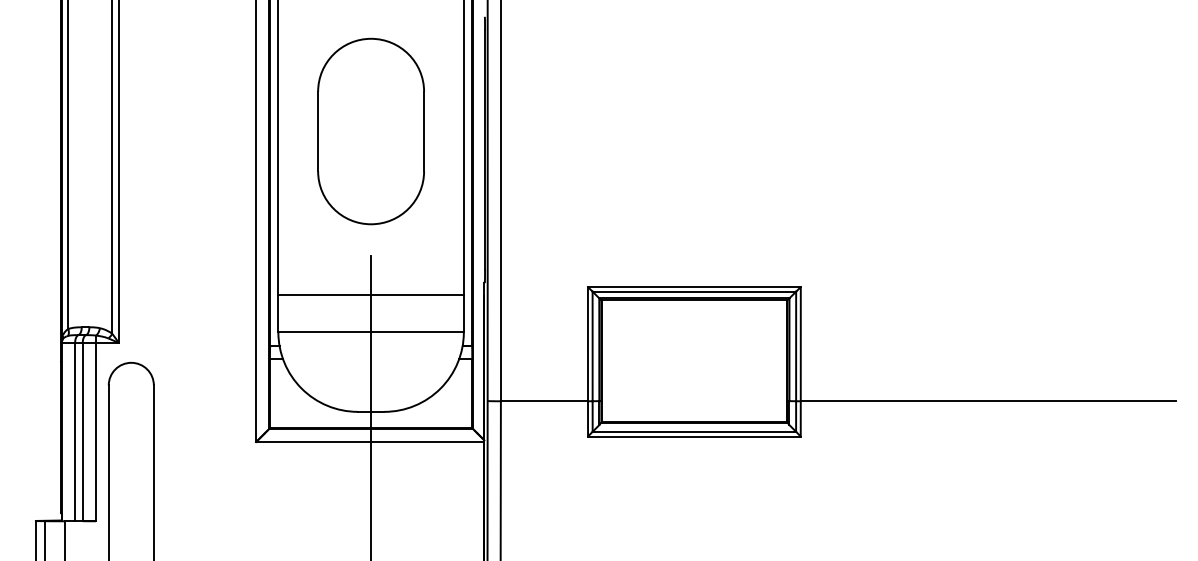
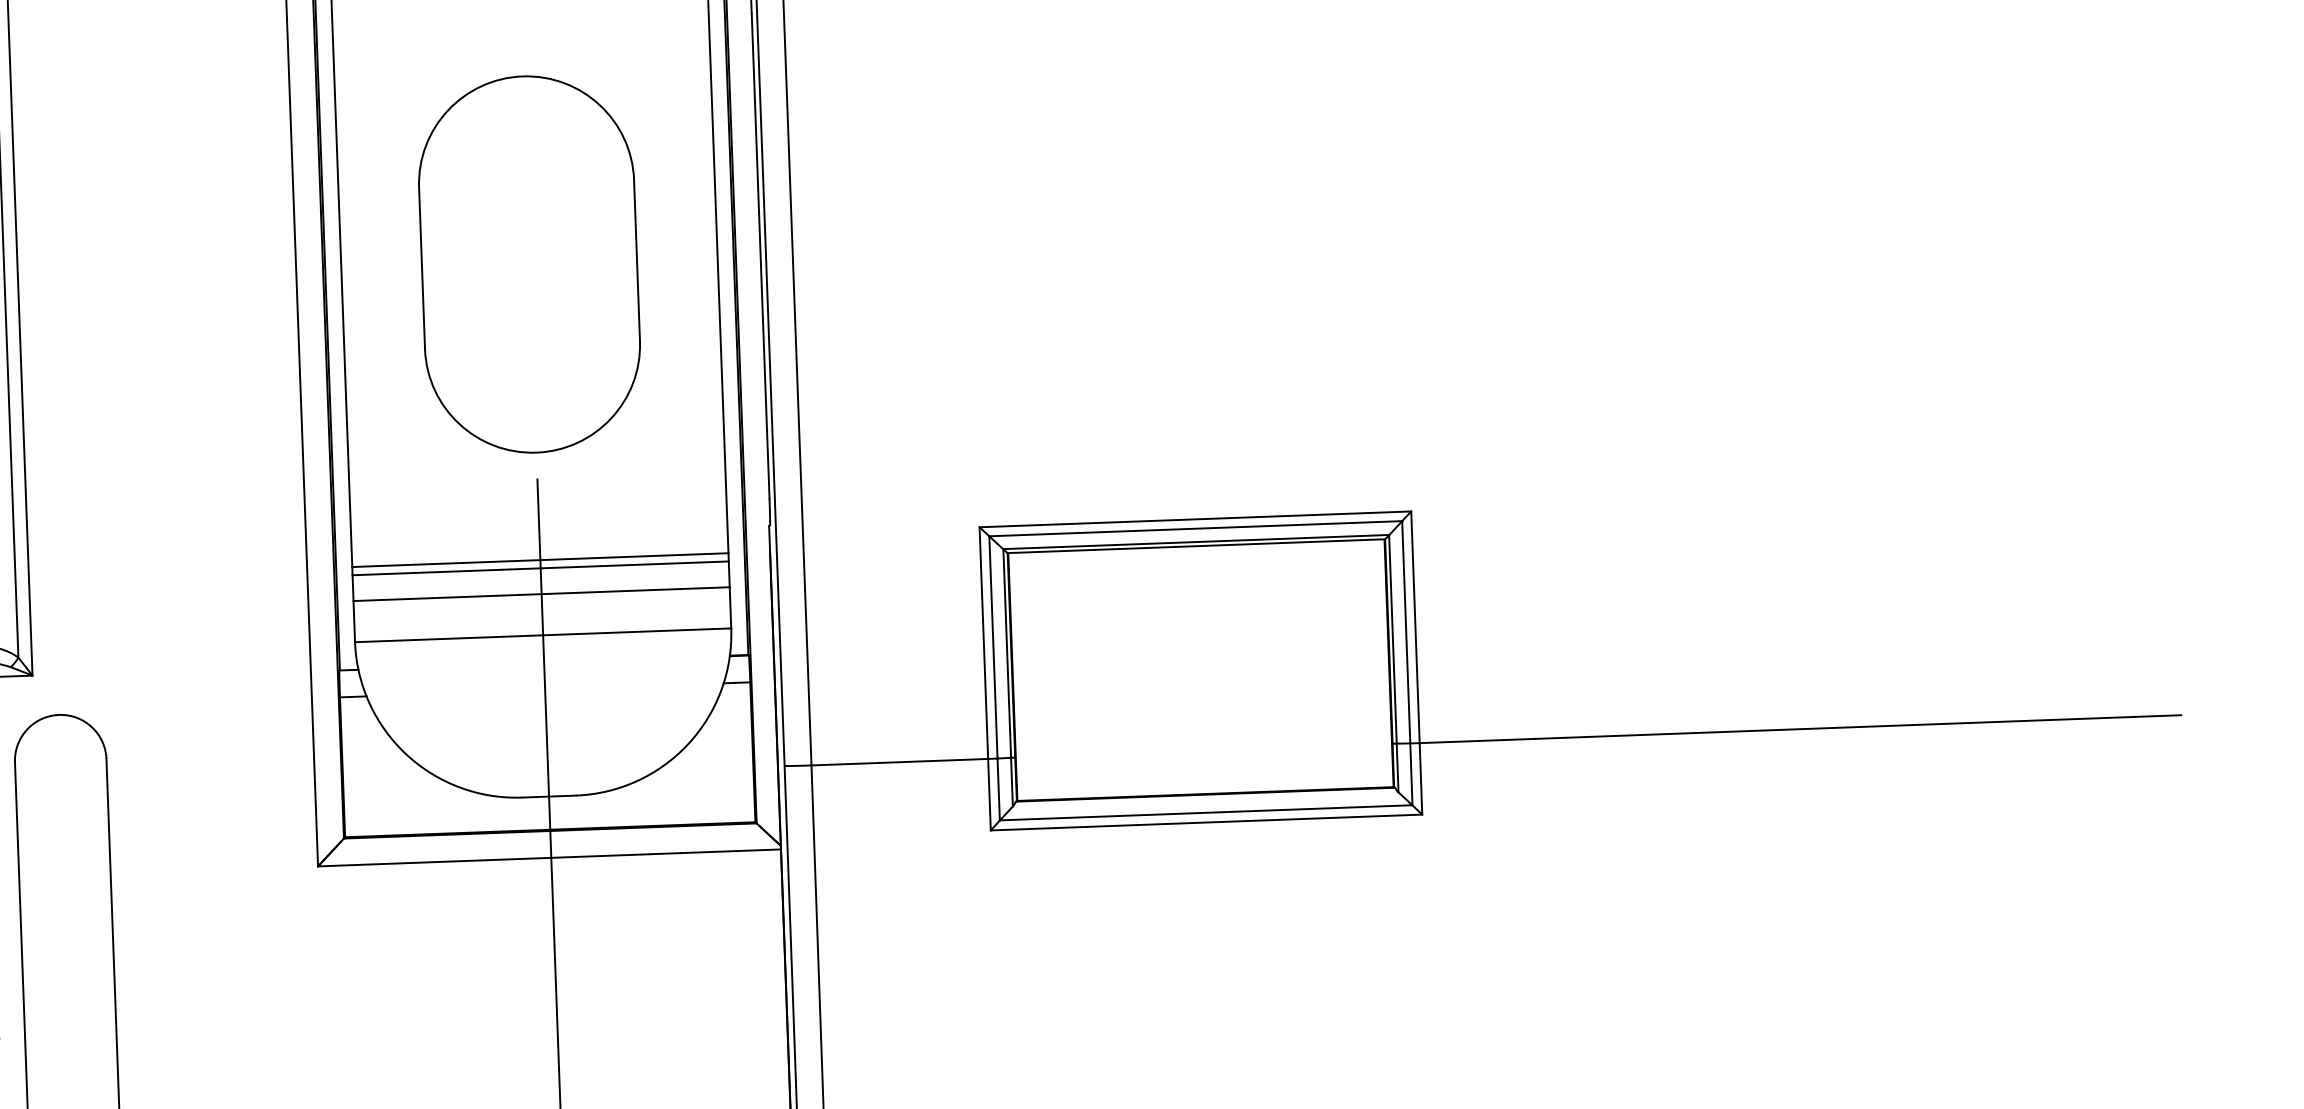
part: (370, 131) -> (528, 264), moved
line: (370, 299) -> (539, 568), added
line: (370, 312) -> (540, 595), added

